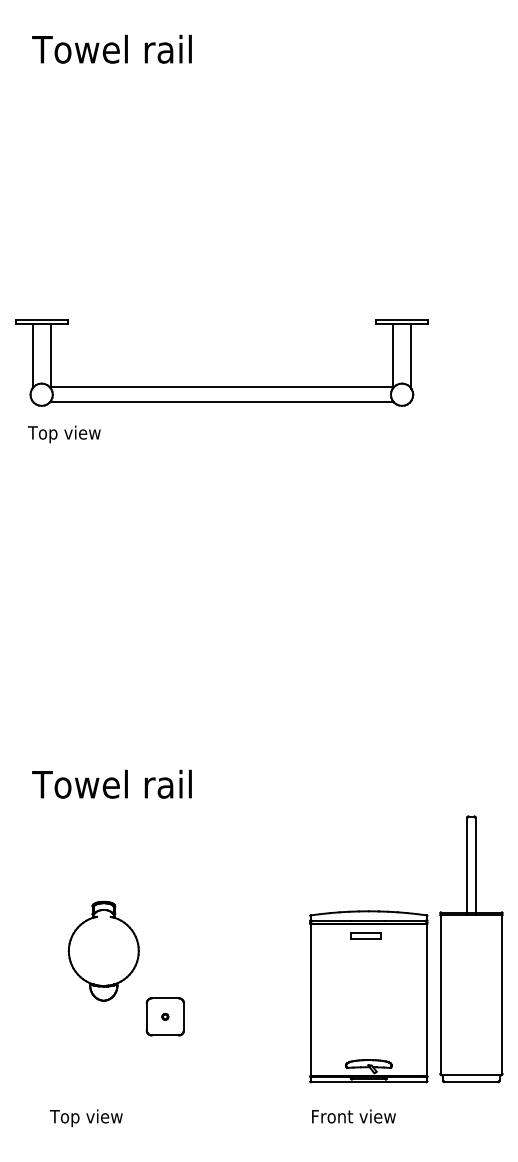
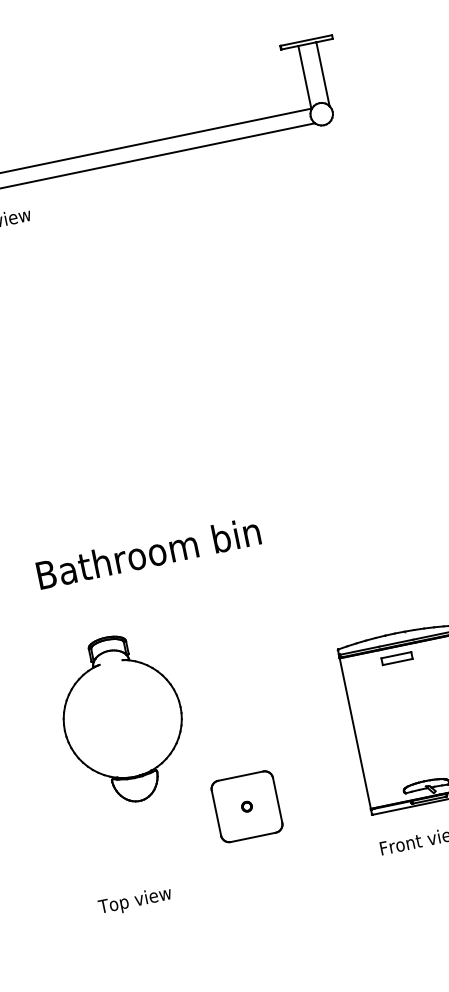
text: (145, 783) -> (147, 552), Towel rail -> Bathroom bin
part: (126, 968) -> (166, 740), size x1.67
text: (85, 1118) -> (134, 901), moved

